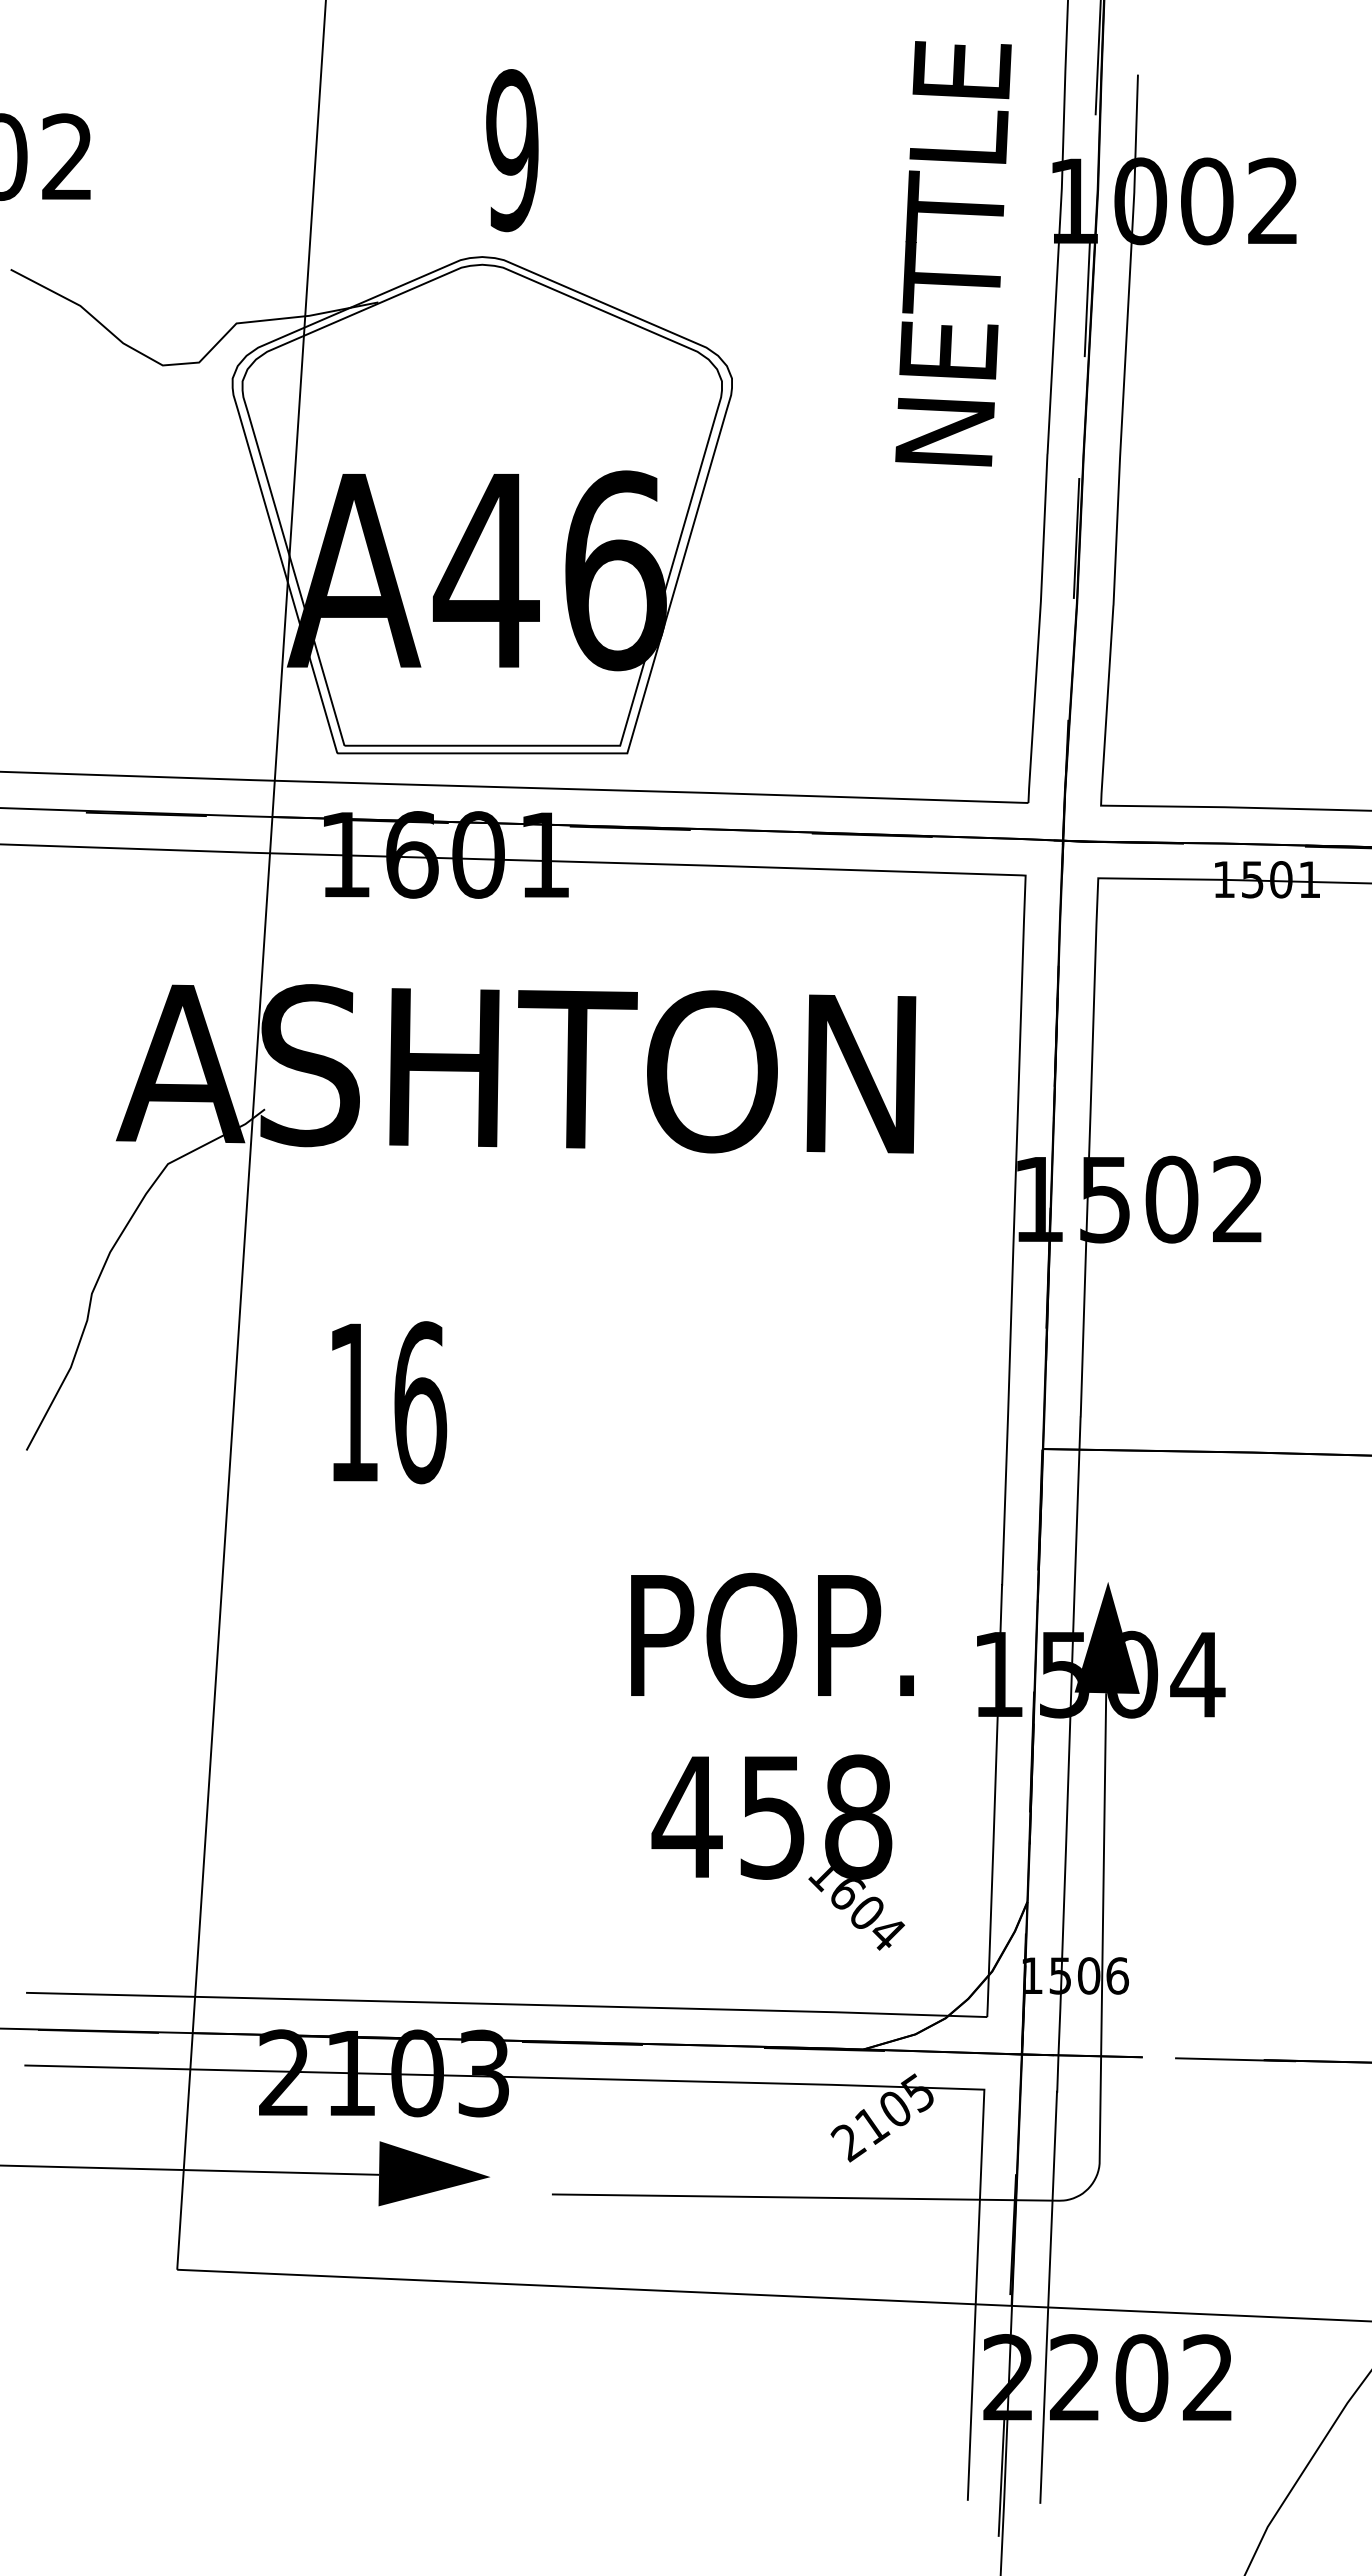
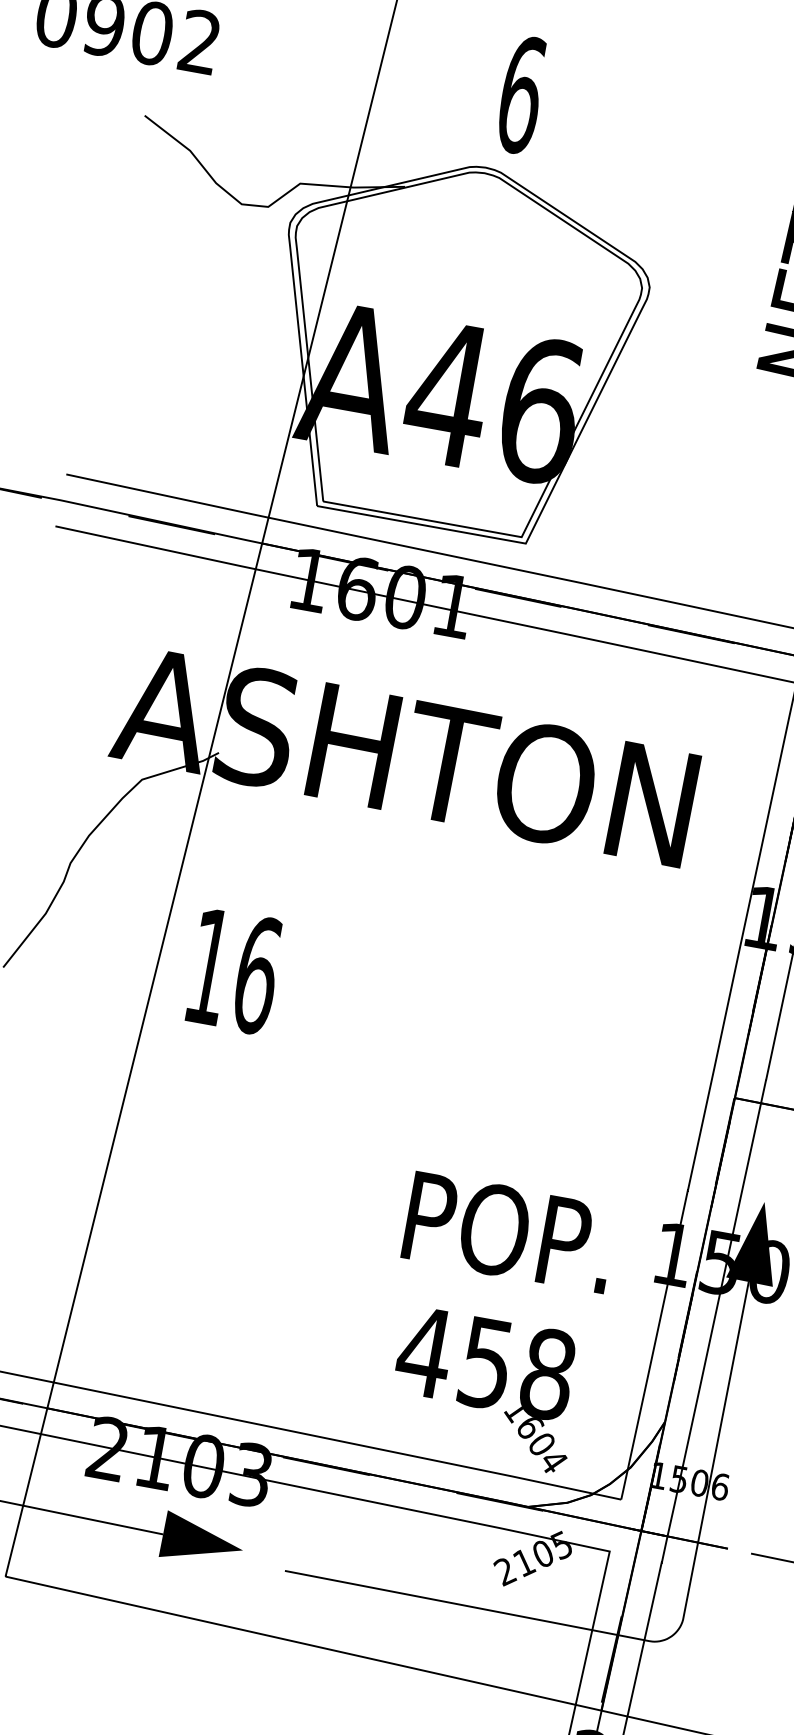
text: (512, 150) -> (521, 94), 9 -> 6
text: (389, 1402) -> (235, 971), moved
text: (772, 1761) -> (493, 1323), moved

